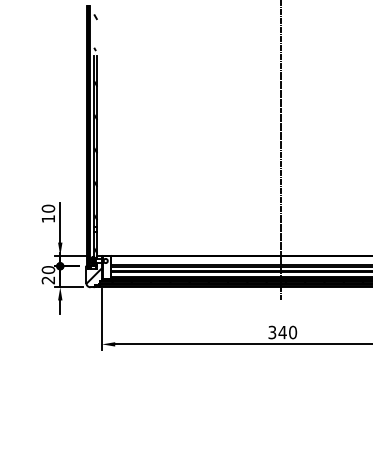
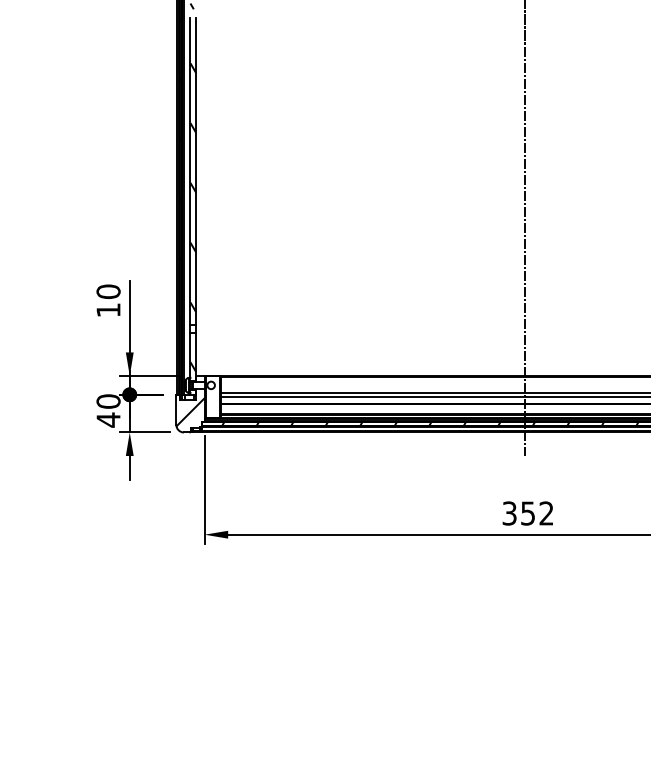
text: (47, 280) -> (106, 420), 20 -> 40
text: (287, 332) -> (536, 513), 340 -> 352

